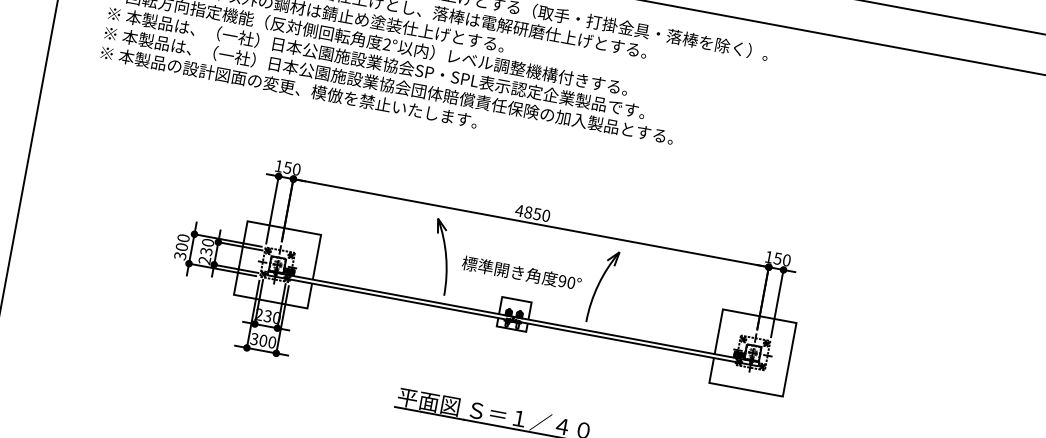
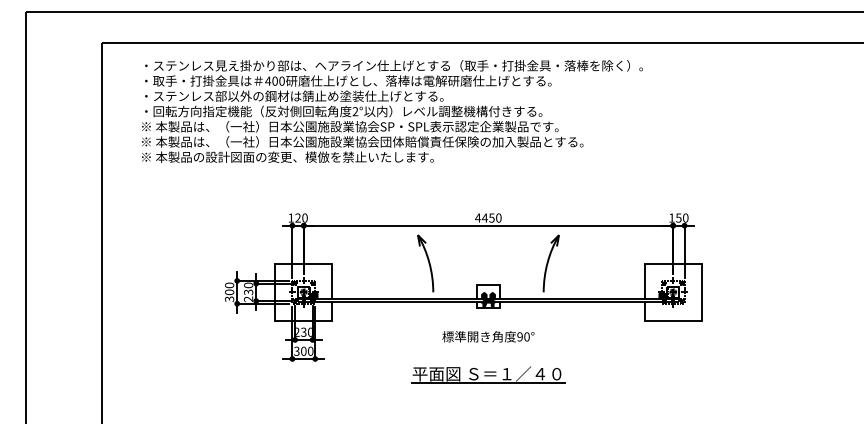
text: (287, 167) -> (297, 217), 150 -> 120
text: (527, 211) -> (484, 217), 4850 -> 4450
text: (521, 273) -> (488, 336), moved

